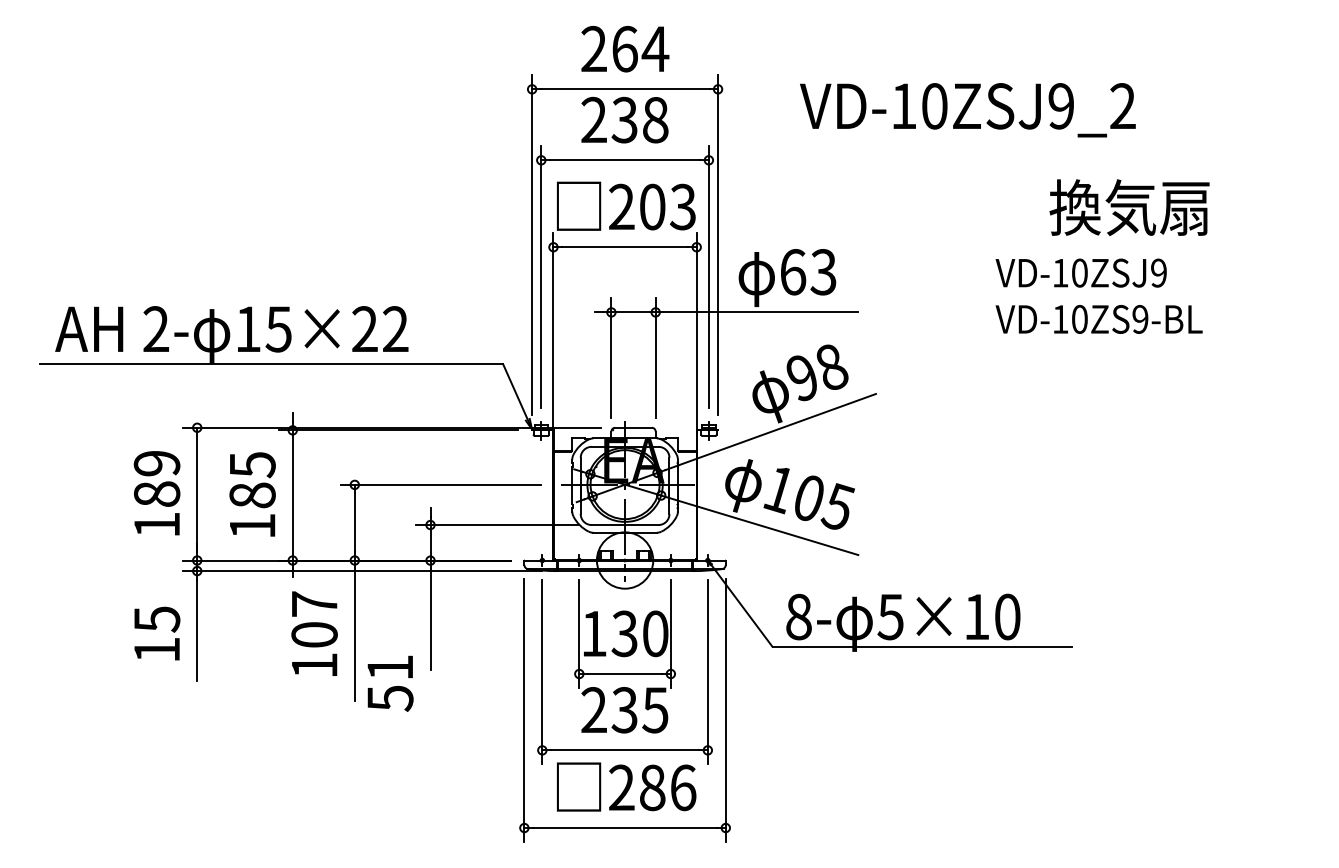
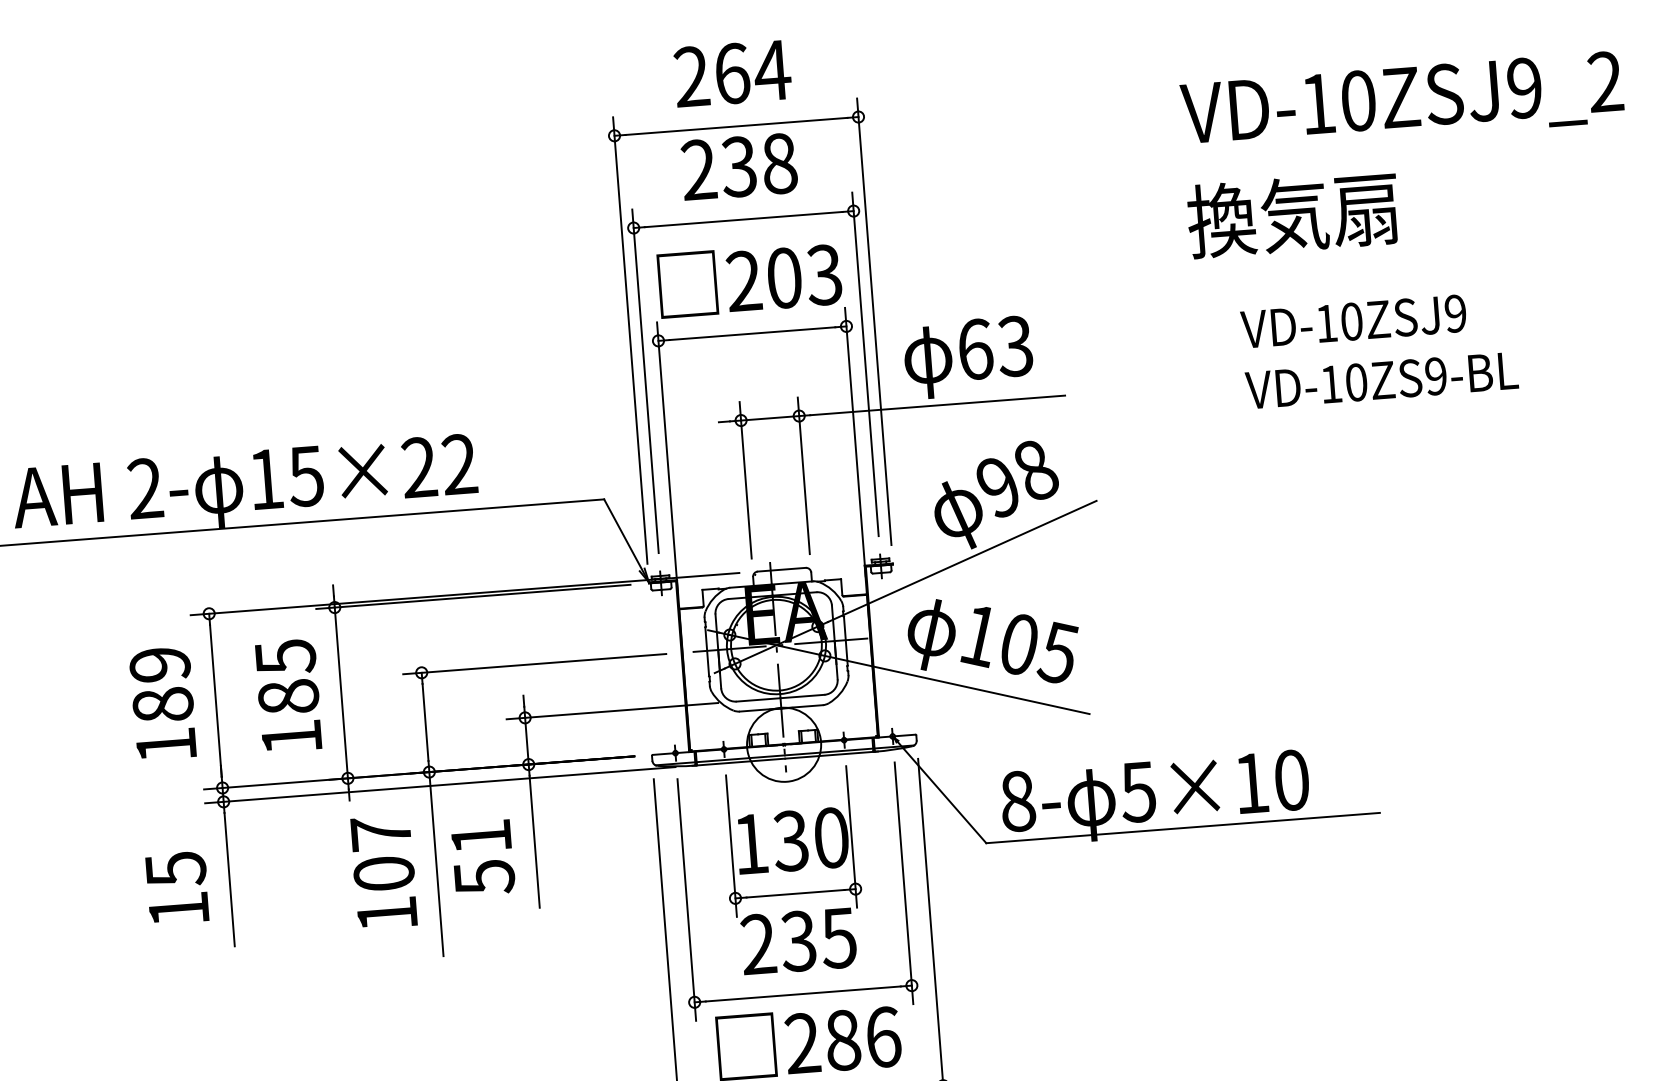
text: (967, 110) -> (1401, 103), moved
text: (1129, 207) -> (1293, 214), moved
text: (390, 683) -> (483, 857), moved

